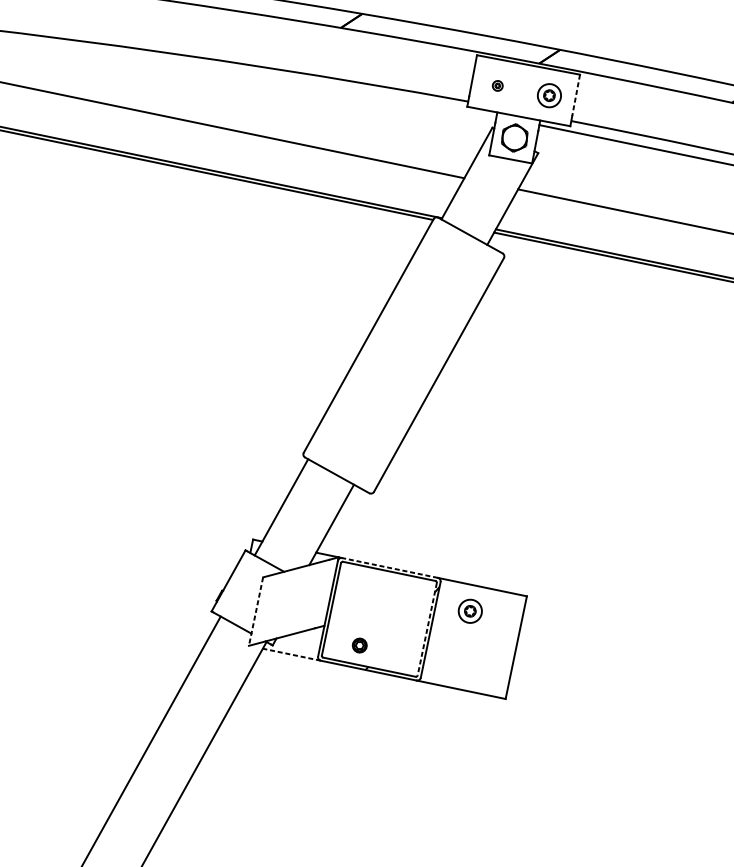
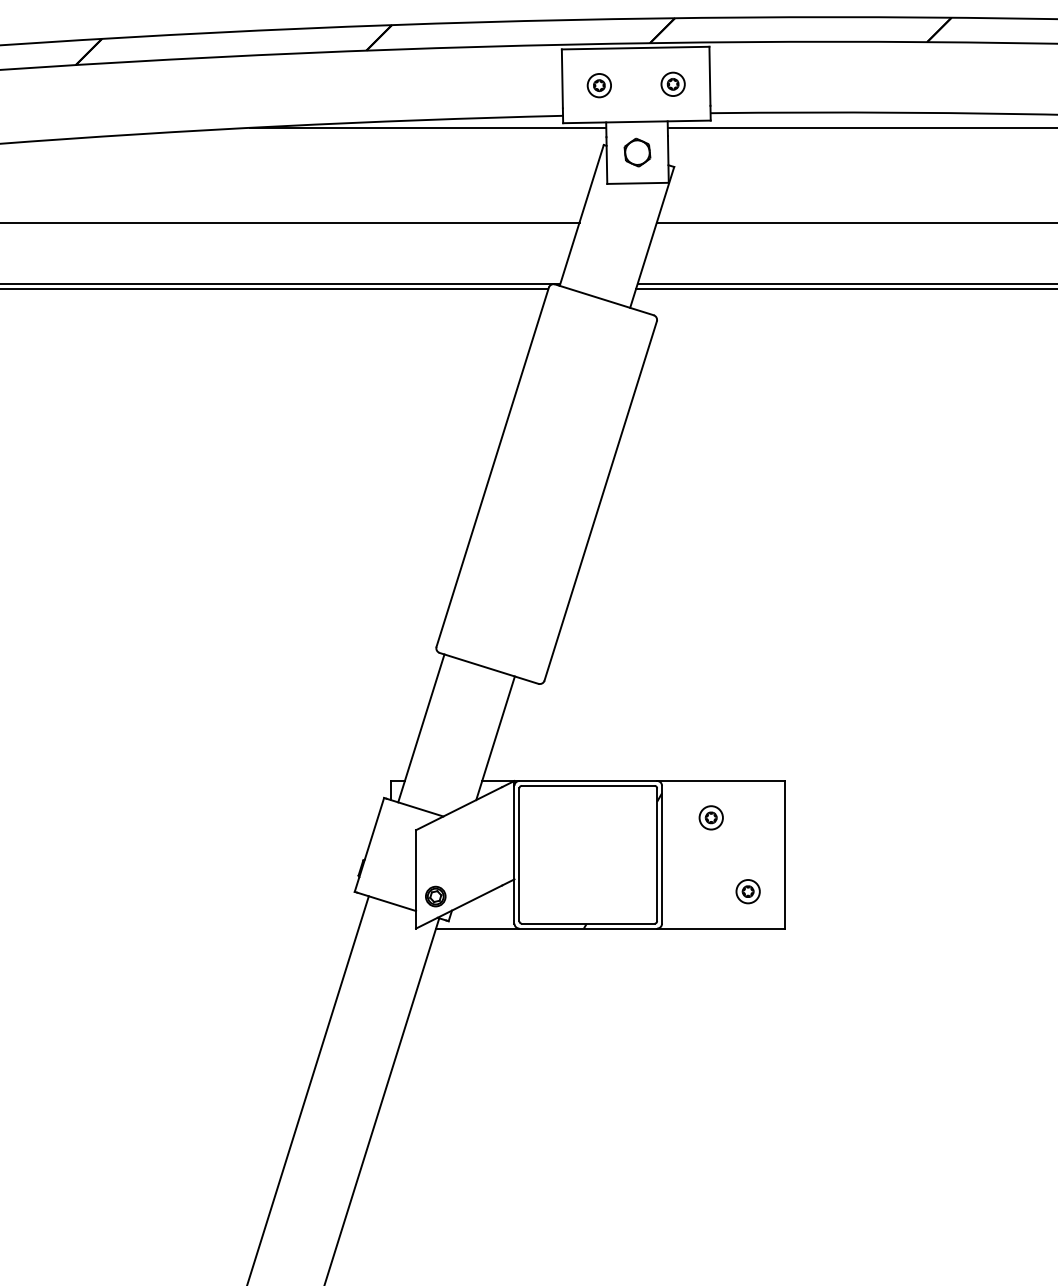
part: (497, 85) -> (598, 85), size x1.67
line: (372, 90) -> (427, 127), added
part: (549, 94) -> (672, 83), size x0.71
line: (575, 95) -> (709, 76), dashed -> solid
part: (514, 137) -> (637, 152), size x0.71
line: (390, 567) -> (588, 780), dashed -> solid
part: (469, 610) -> (710, 817), size x0.71
line: (256, 611) -> (416, 879), dashed -> solid
line: (427, 629) -> (657, 855), dashed -> solid
part: (359, 645) -> (435, 896), moved
line: (291, 654) -> (477, 928), dashed -> solid
part: (484, 667) -> (747, 891), added

